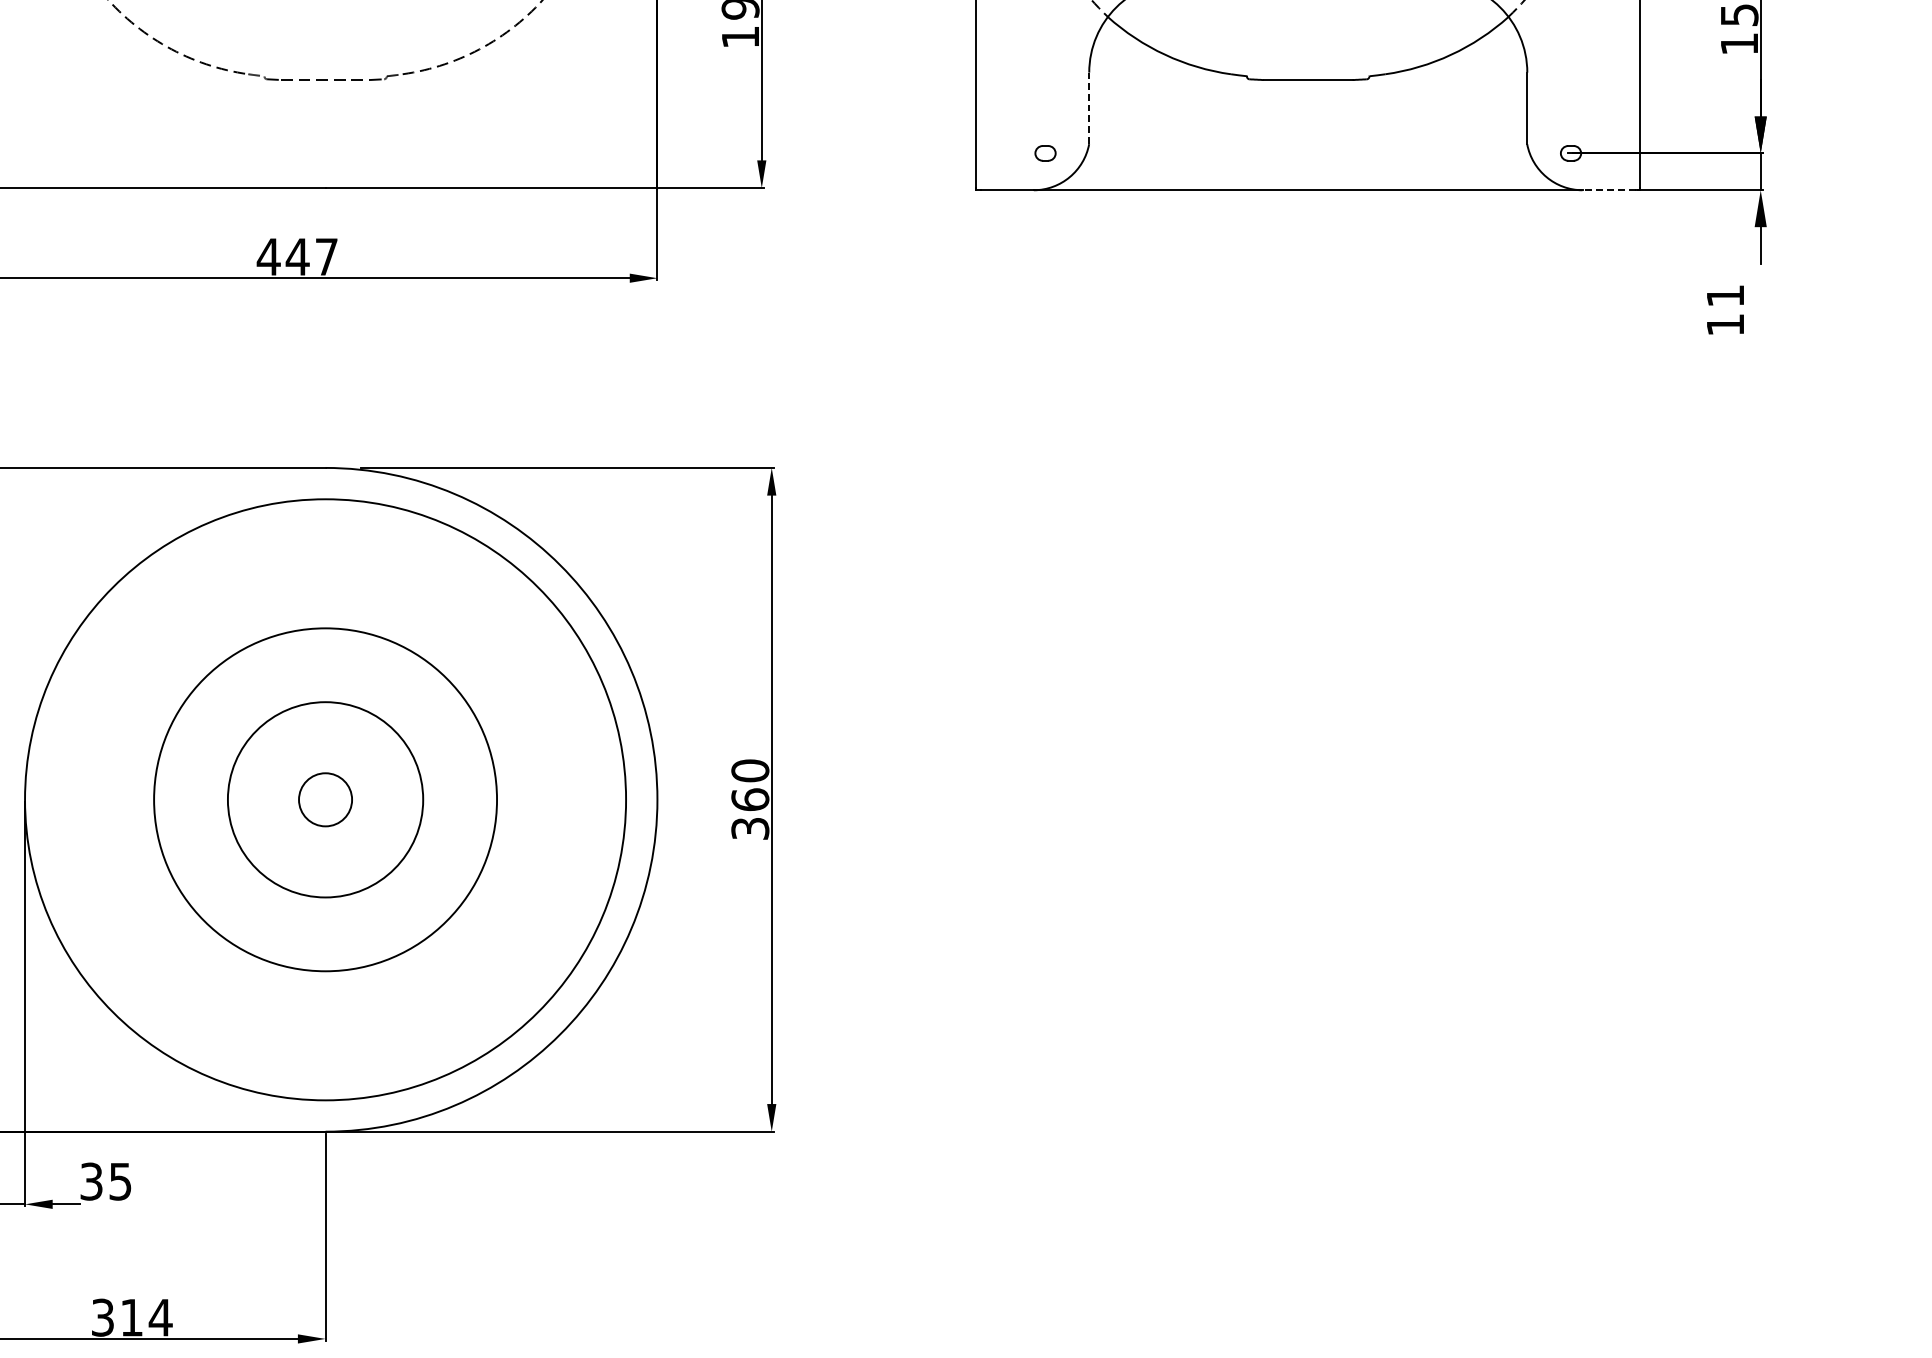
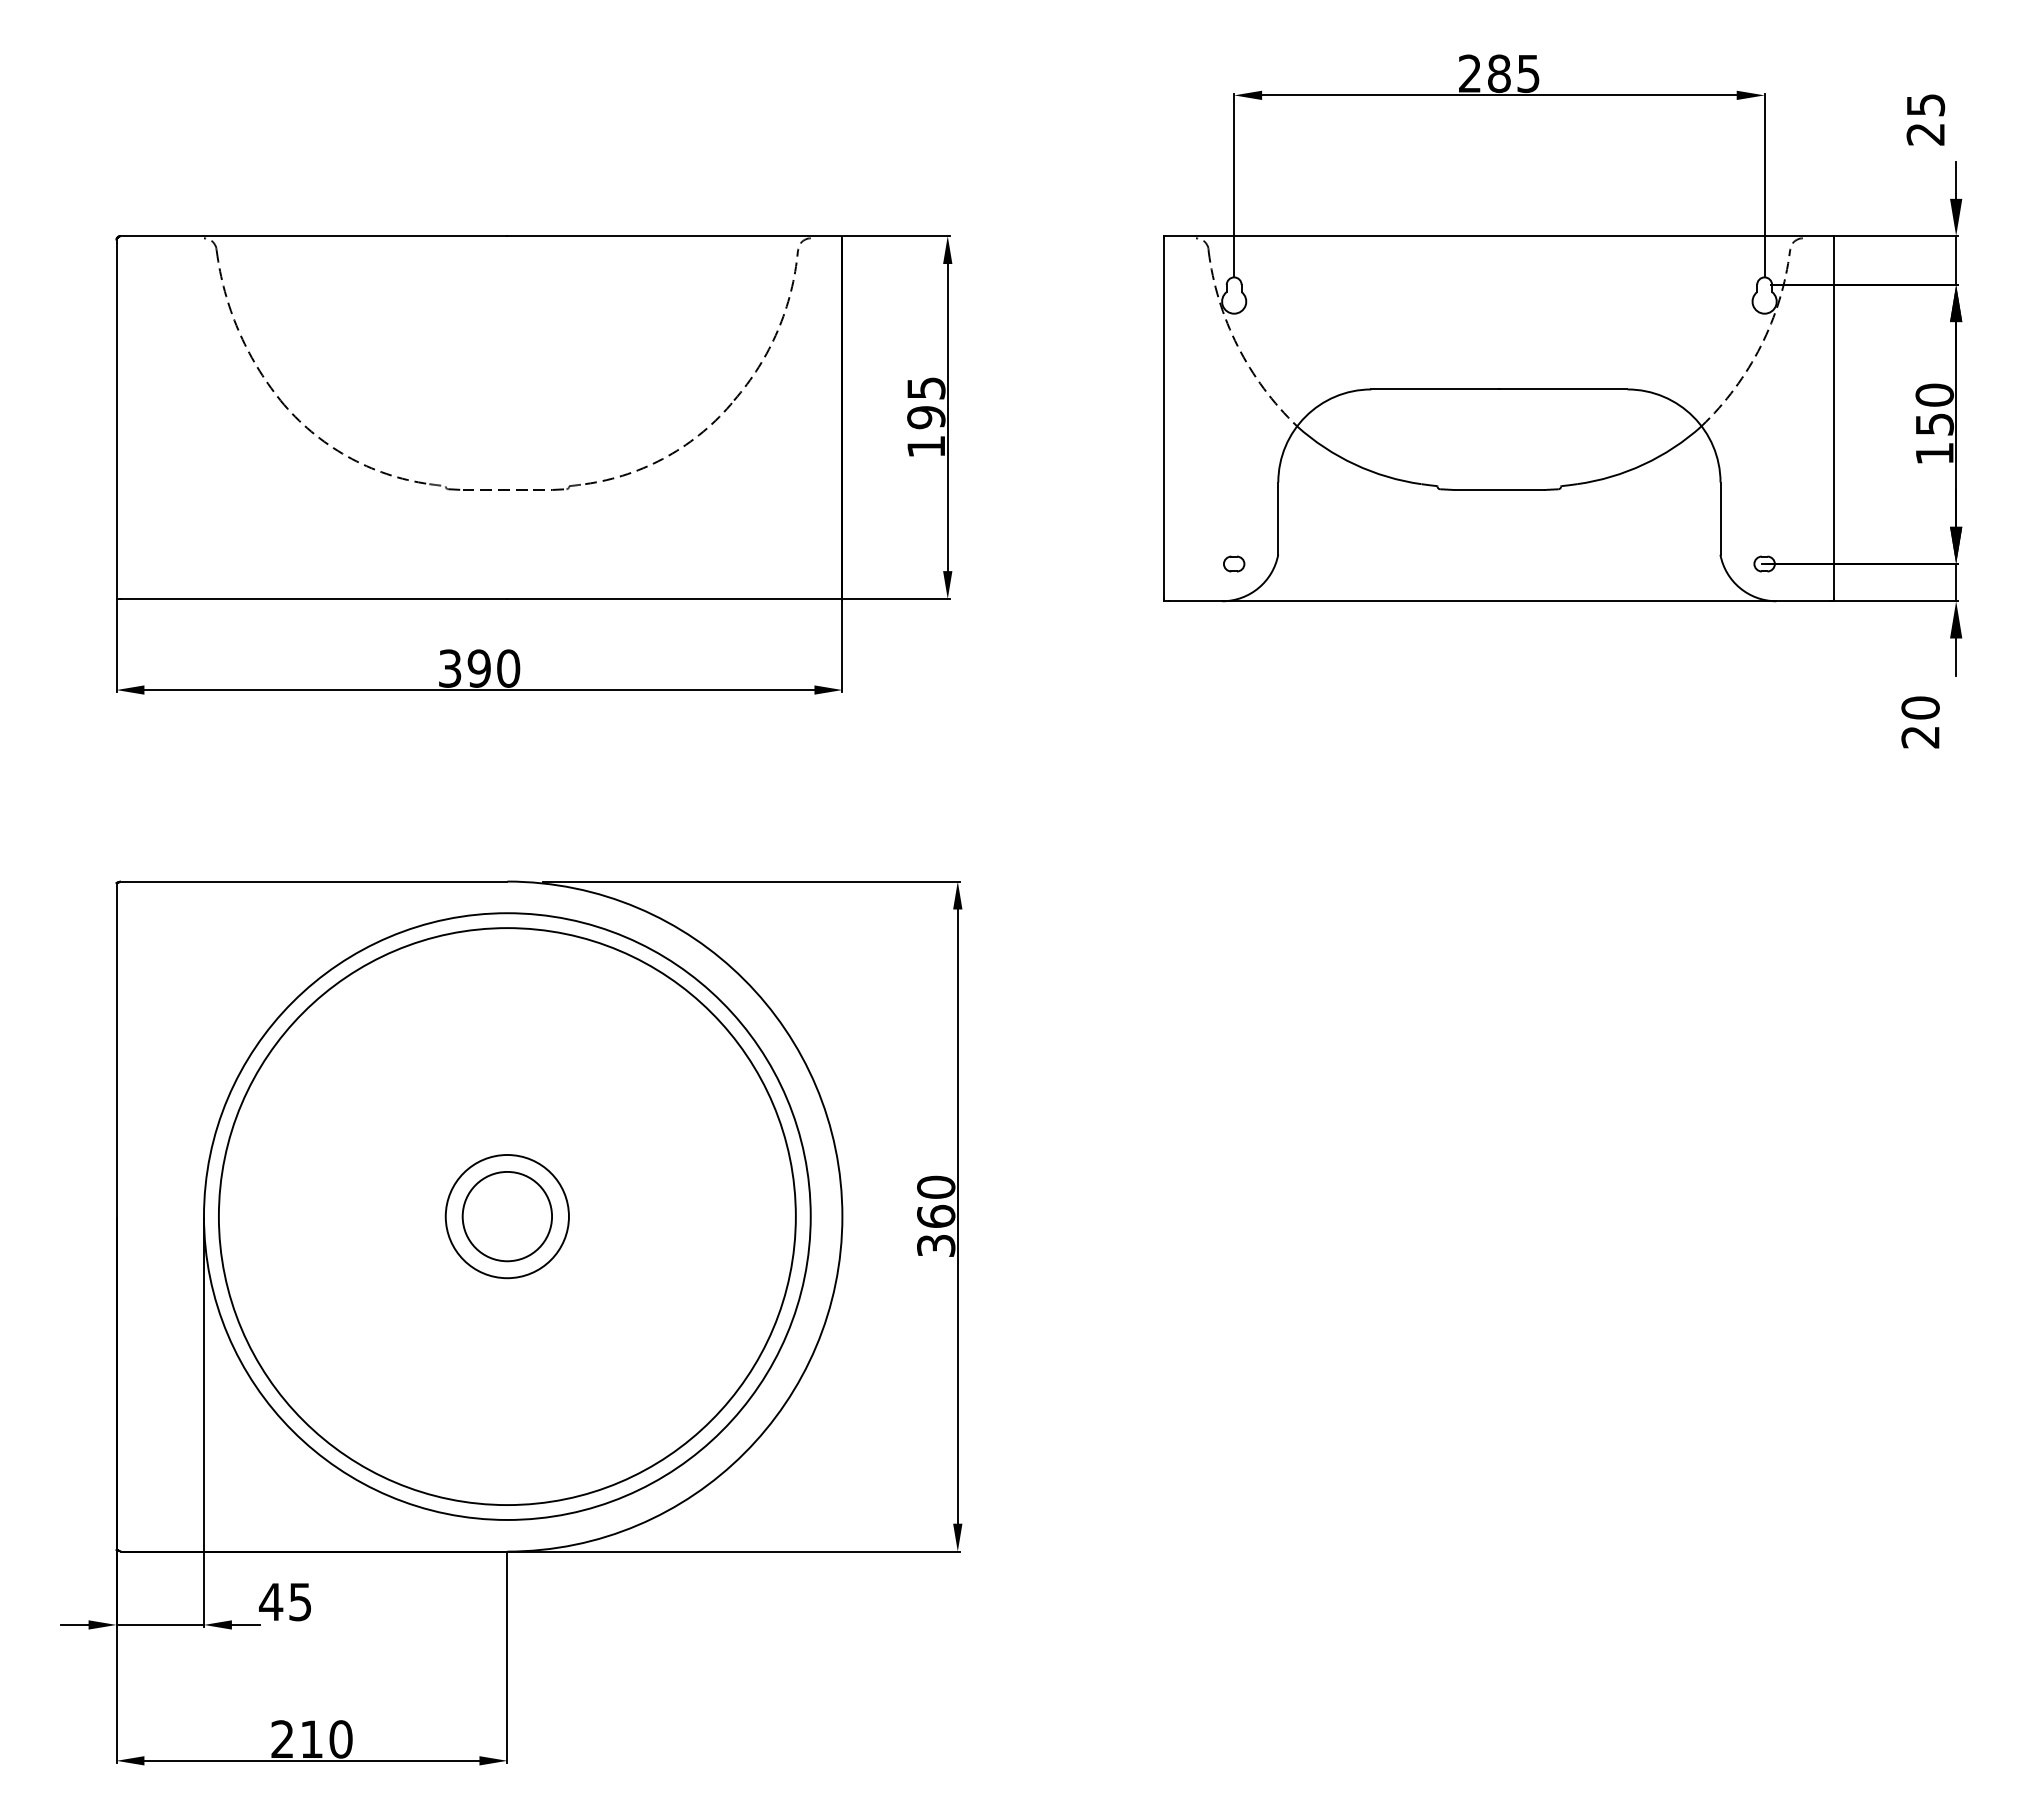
line: (1089, 108) -> (1278, 518), dashed -> solid
line: (1609, 190) -> (1803, 601), dashed -> solid
text: (296, 256) -> (478, 668), 447 -> 390
text: (1725, 310) -> (1920, 722), 11 -> 20
circle: (324, 799) -> (506, 1216), size x0.62
circle: (324, 799) -> (506, 1216), size x1.67
circle: (325, 799) -> (507, 1216), size x1.67
text: (91, 1181) -> (271, 1601), 35 -> 45
text: (132, 1317) -> (312, 1739), 314 -> 210

